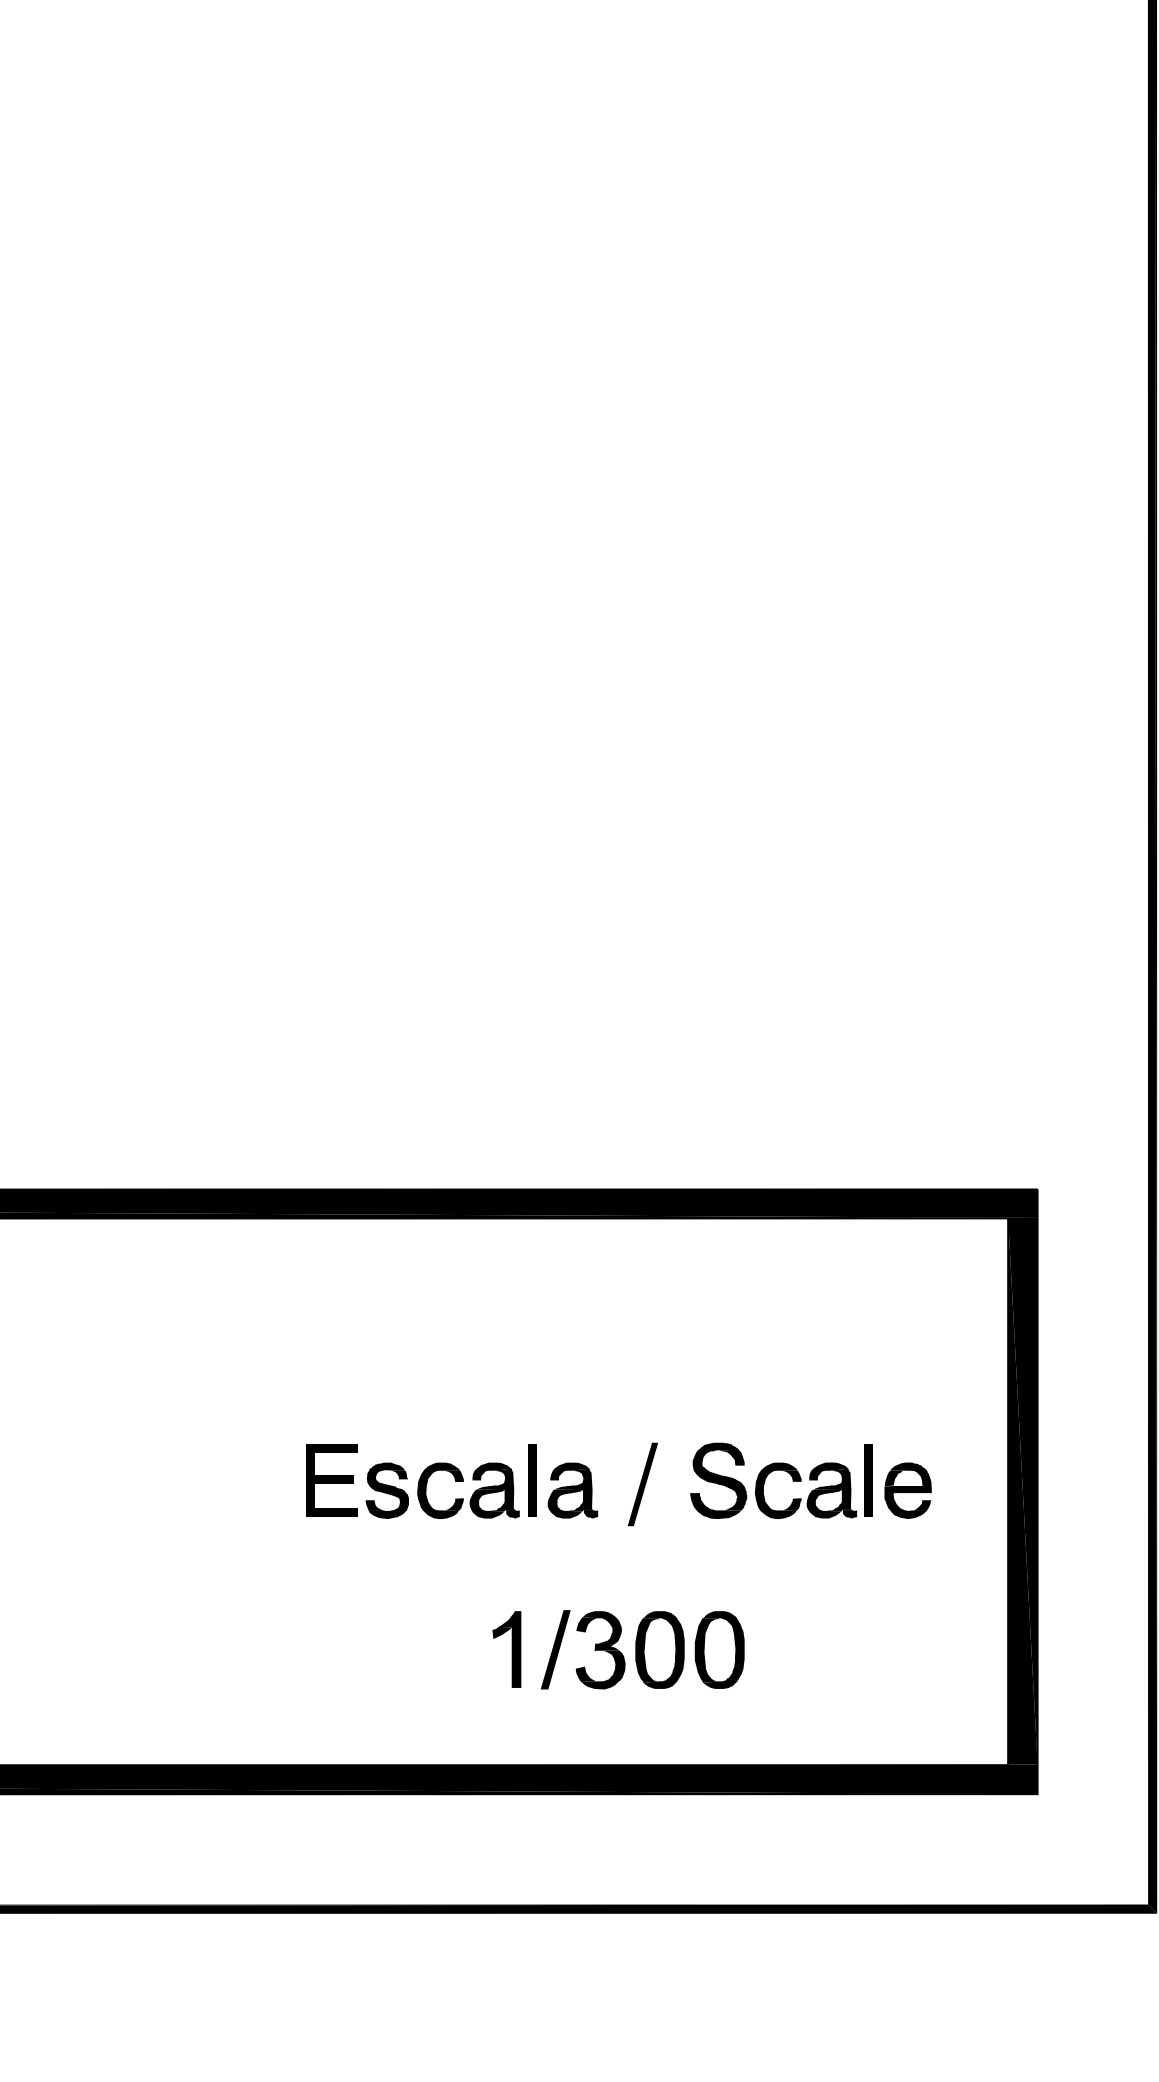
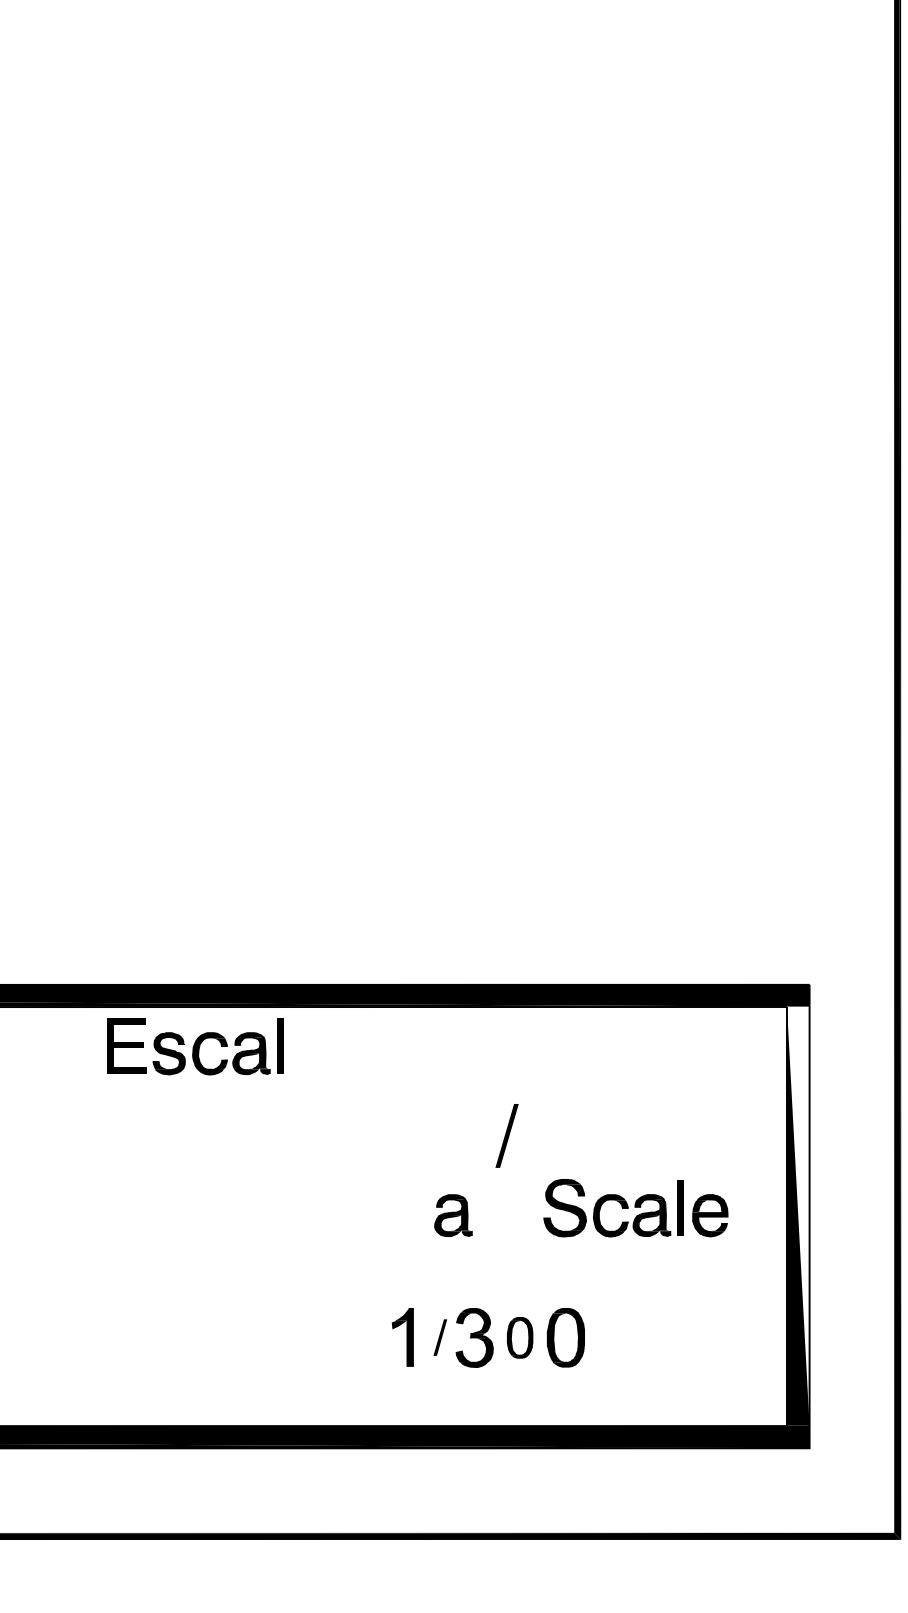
part: (421, 1481) -> (195, 1046), moved
part: (642, 1483) -> (506, 1135), moved
fill: (1021, 1490) -> (797, 1215), removed
part: (556, 1649) -> (440, 1337), size x0.6
part: (659, 1649) -> (519, 1337), size x0.7

